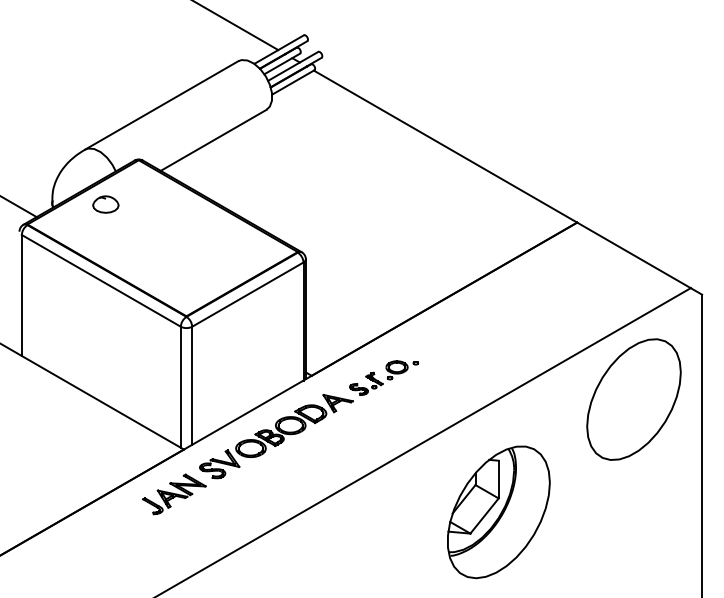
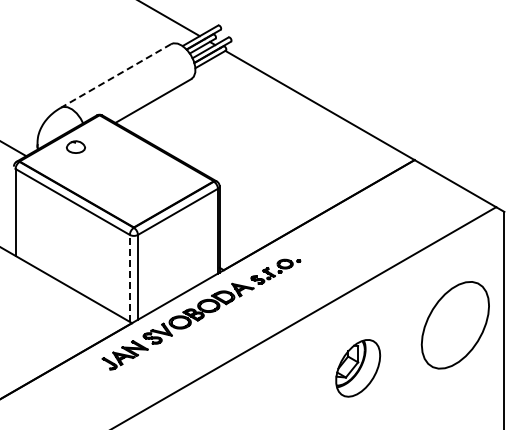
line: (162, 104) -> (116, 75), solid -> dashed
line: (180, 385) -> (129, 277), solid -> dashed
part: (632, 399) -> (454, 325), moved
part: (497, 512) -> (357, 368), size x0.6

